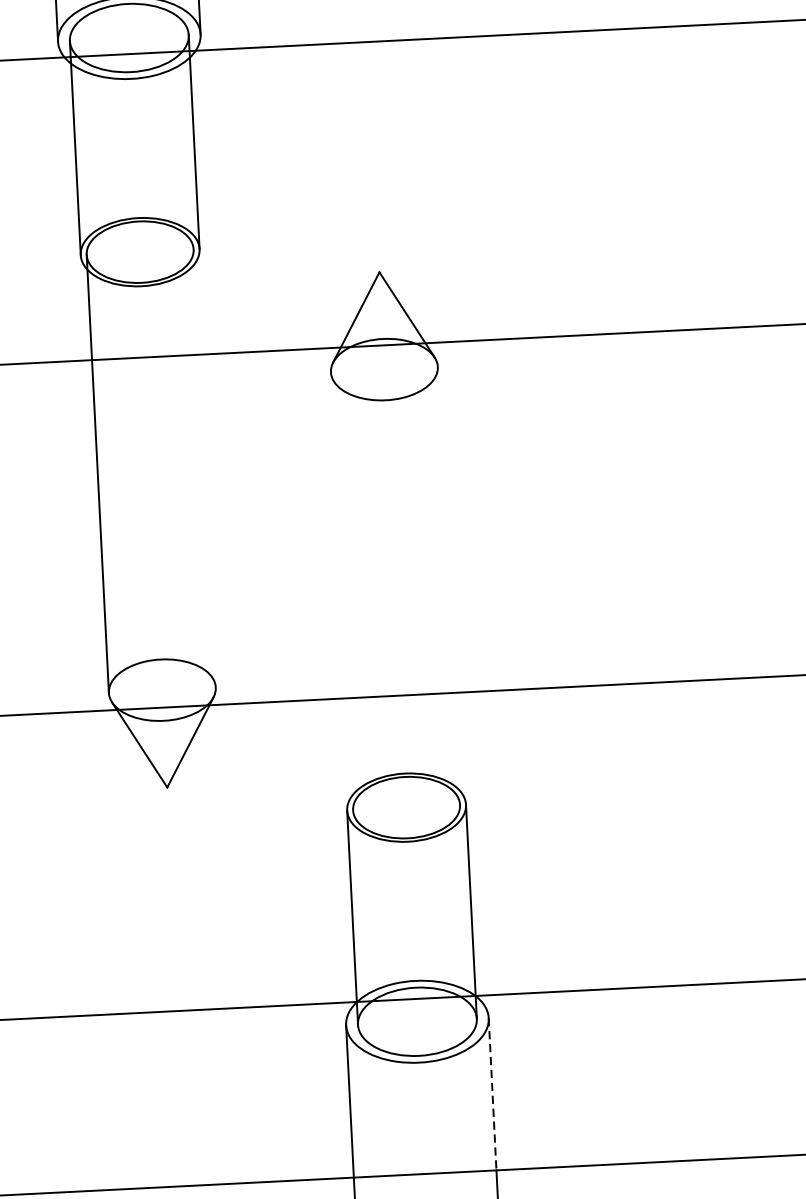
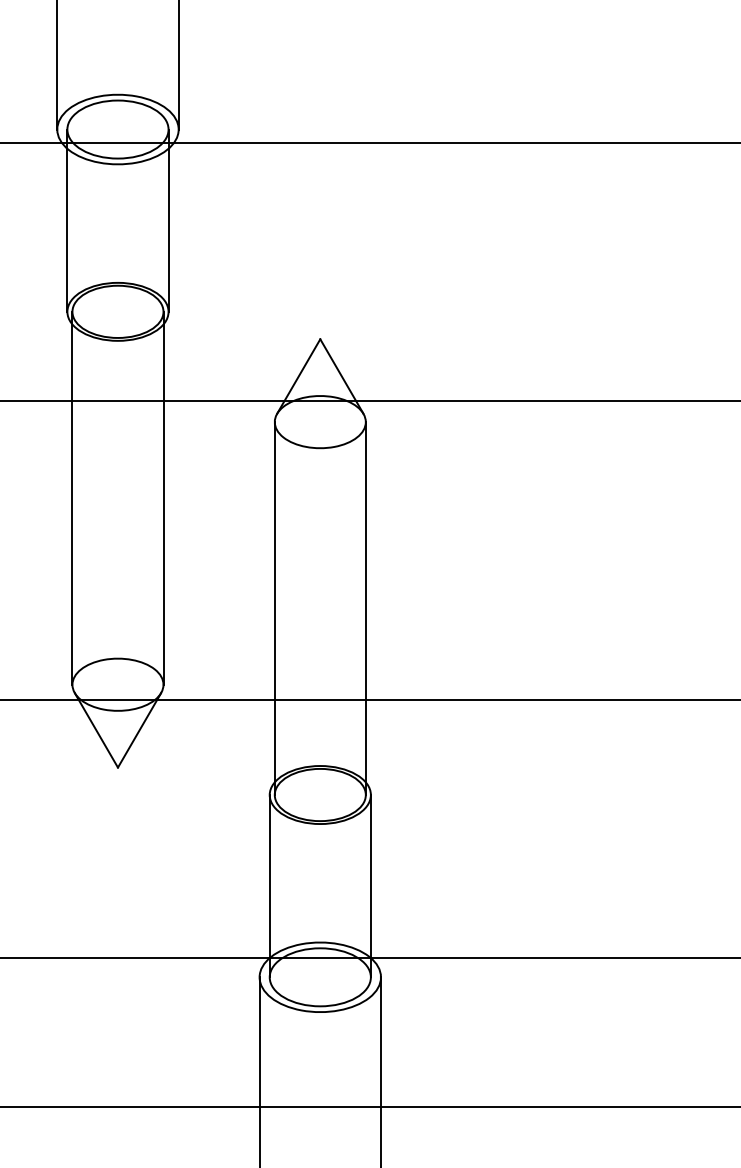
line: (204, 467) -> (163, 497), added
line: (448, 585) -> (365, 608), added
line: (341, 591) -> (274, 608), added
line: (493, 1094) -> (381, 1042), dashed -> solid

